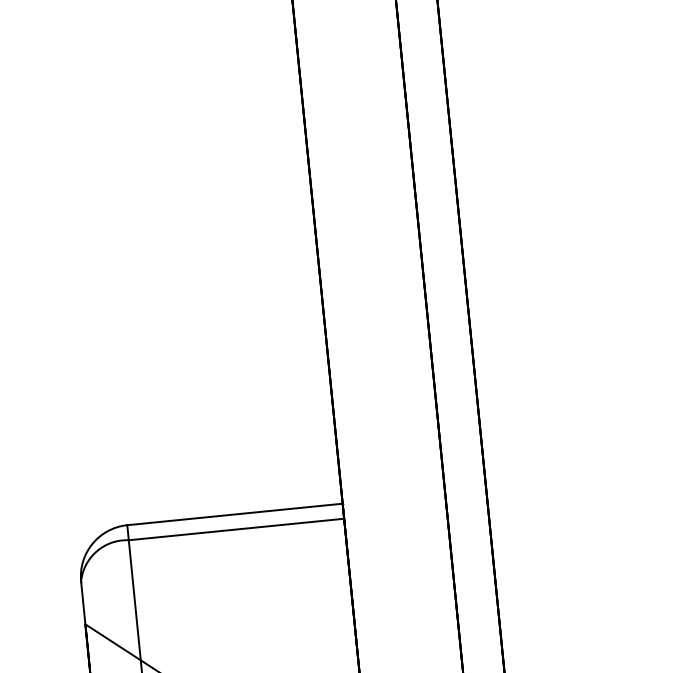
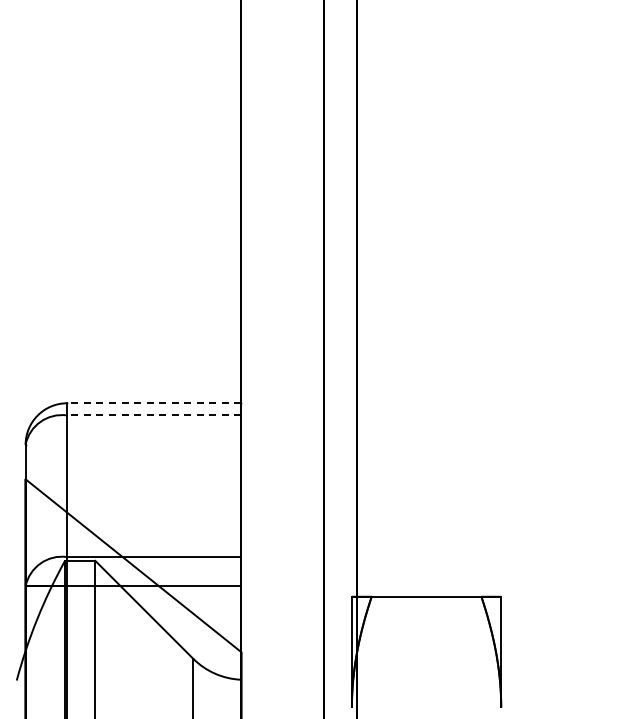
line: (234, 514) -> (153, 403), solid -> dashed
line: (235, 529) -> (153, 415), solid -> dashed

